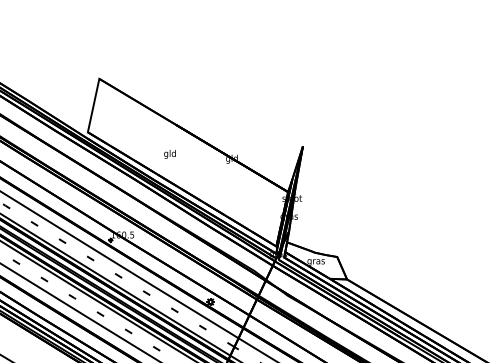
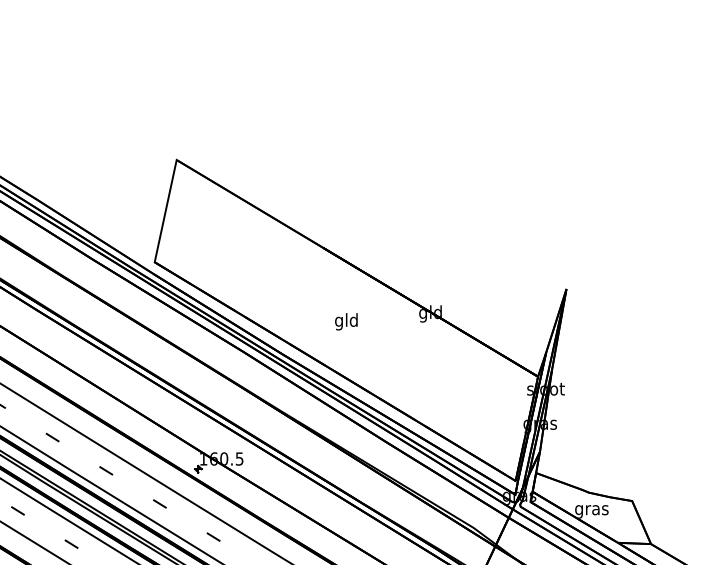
text: (169, 154) -> (345, 322), moved

